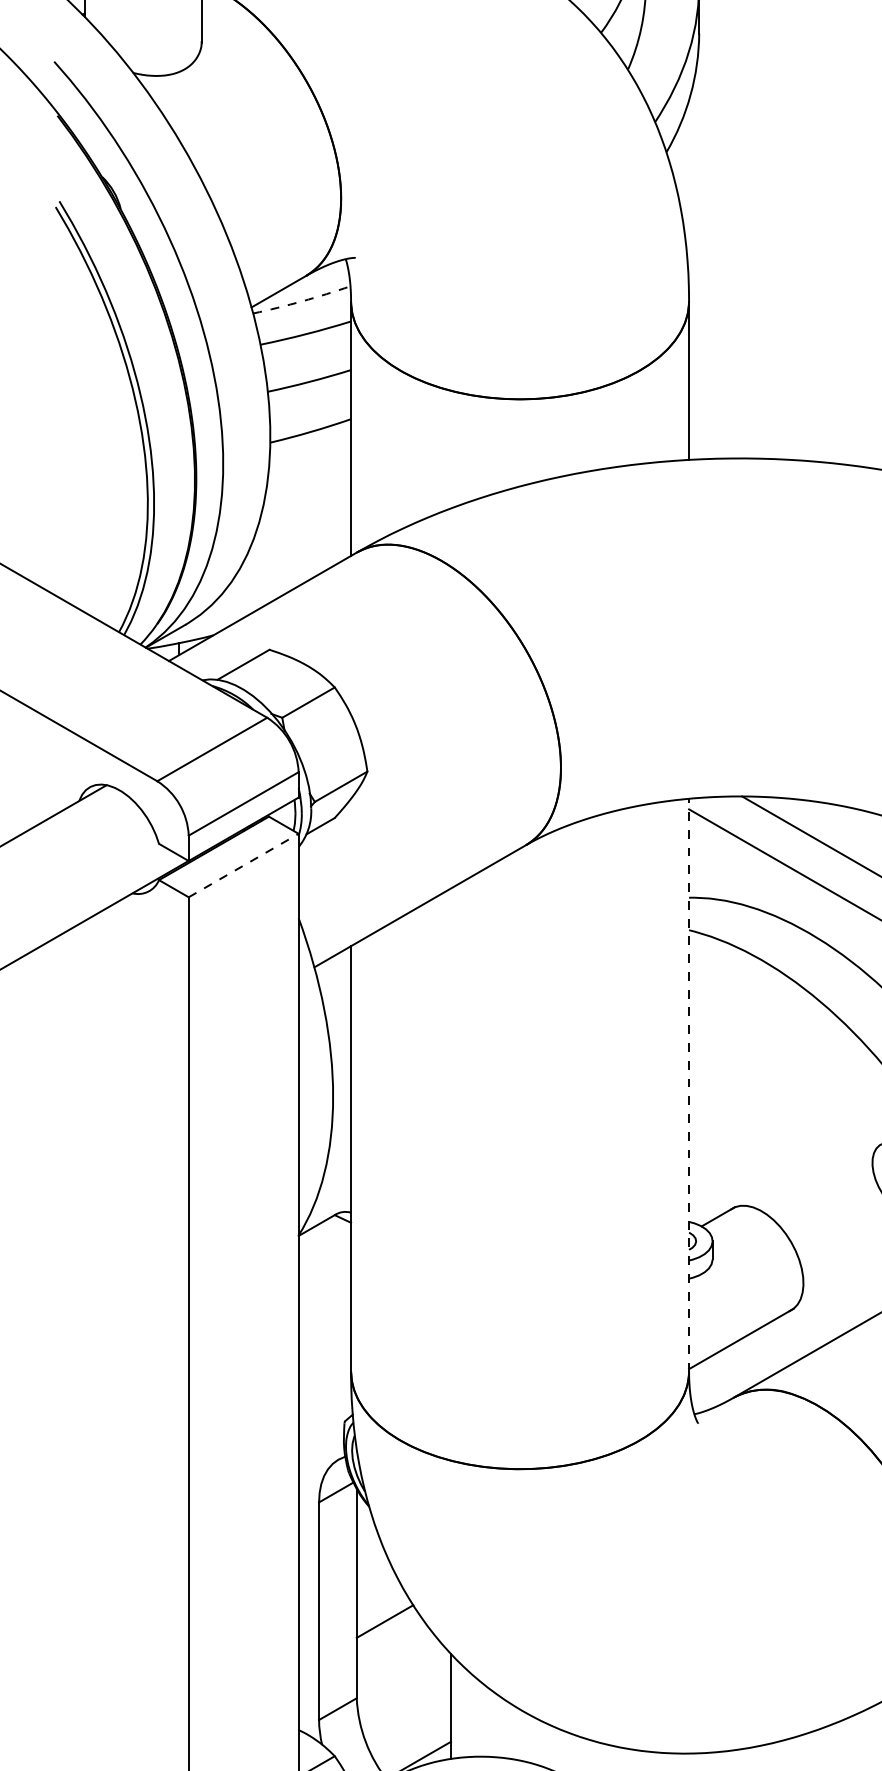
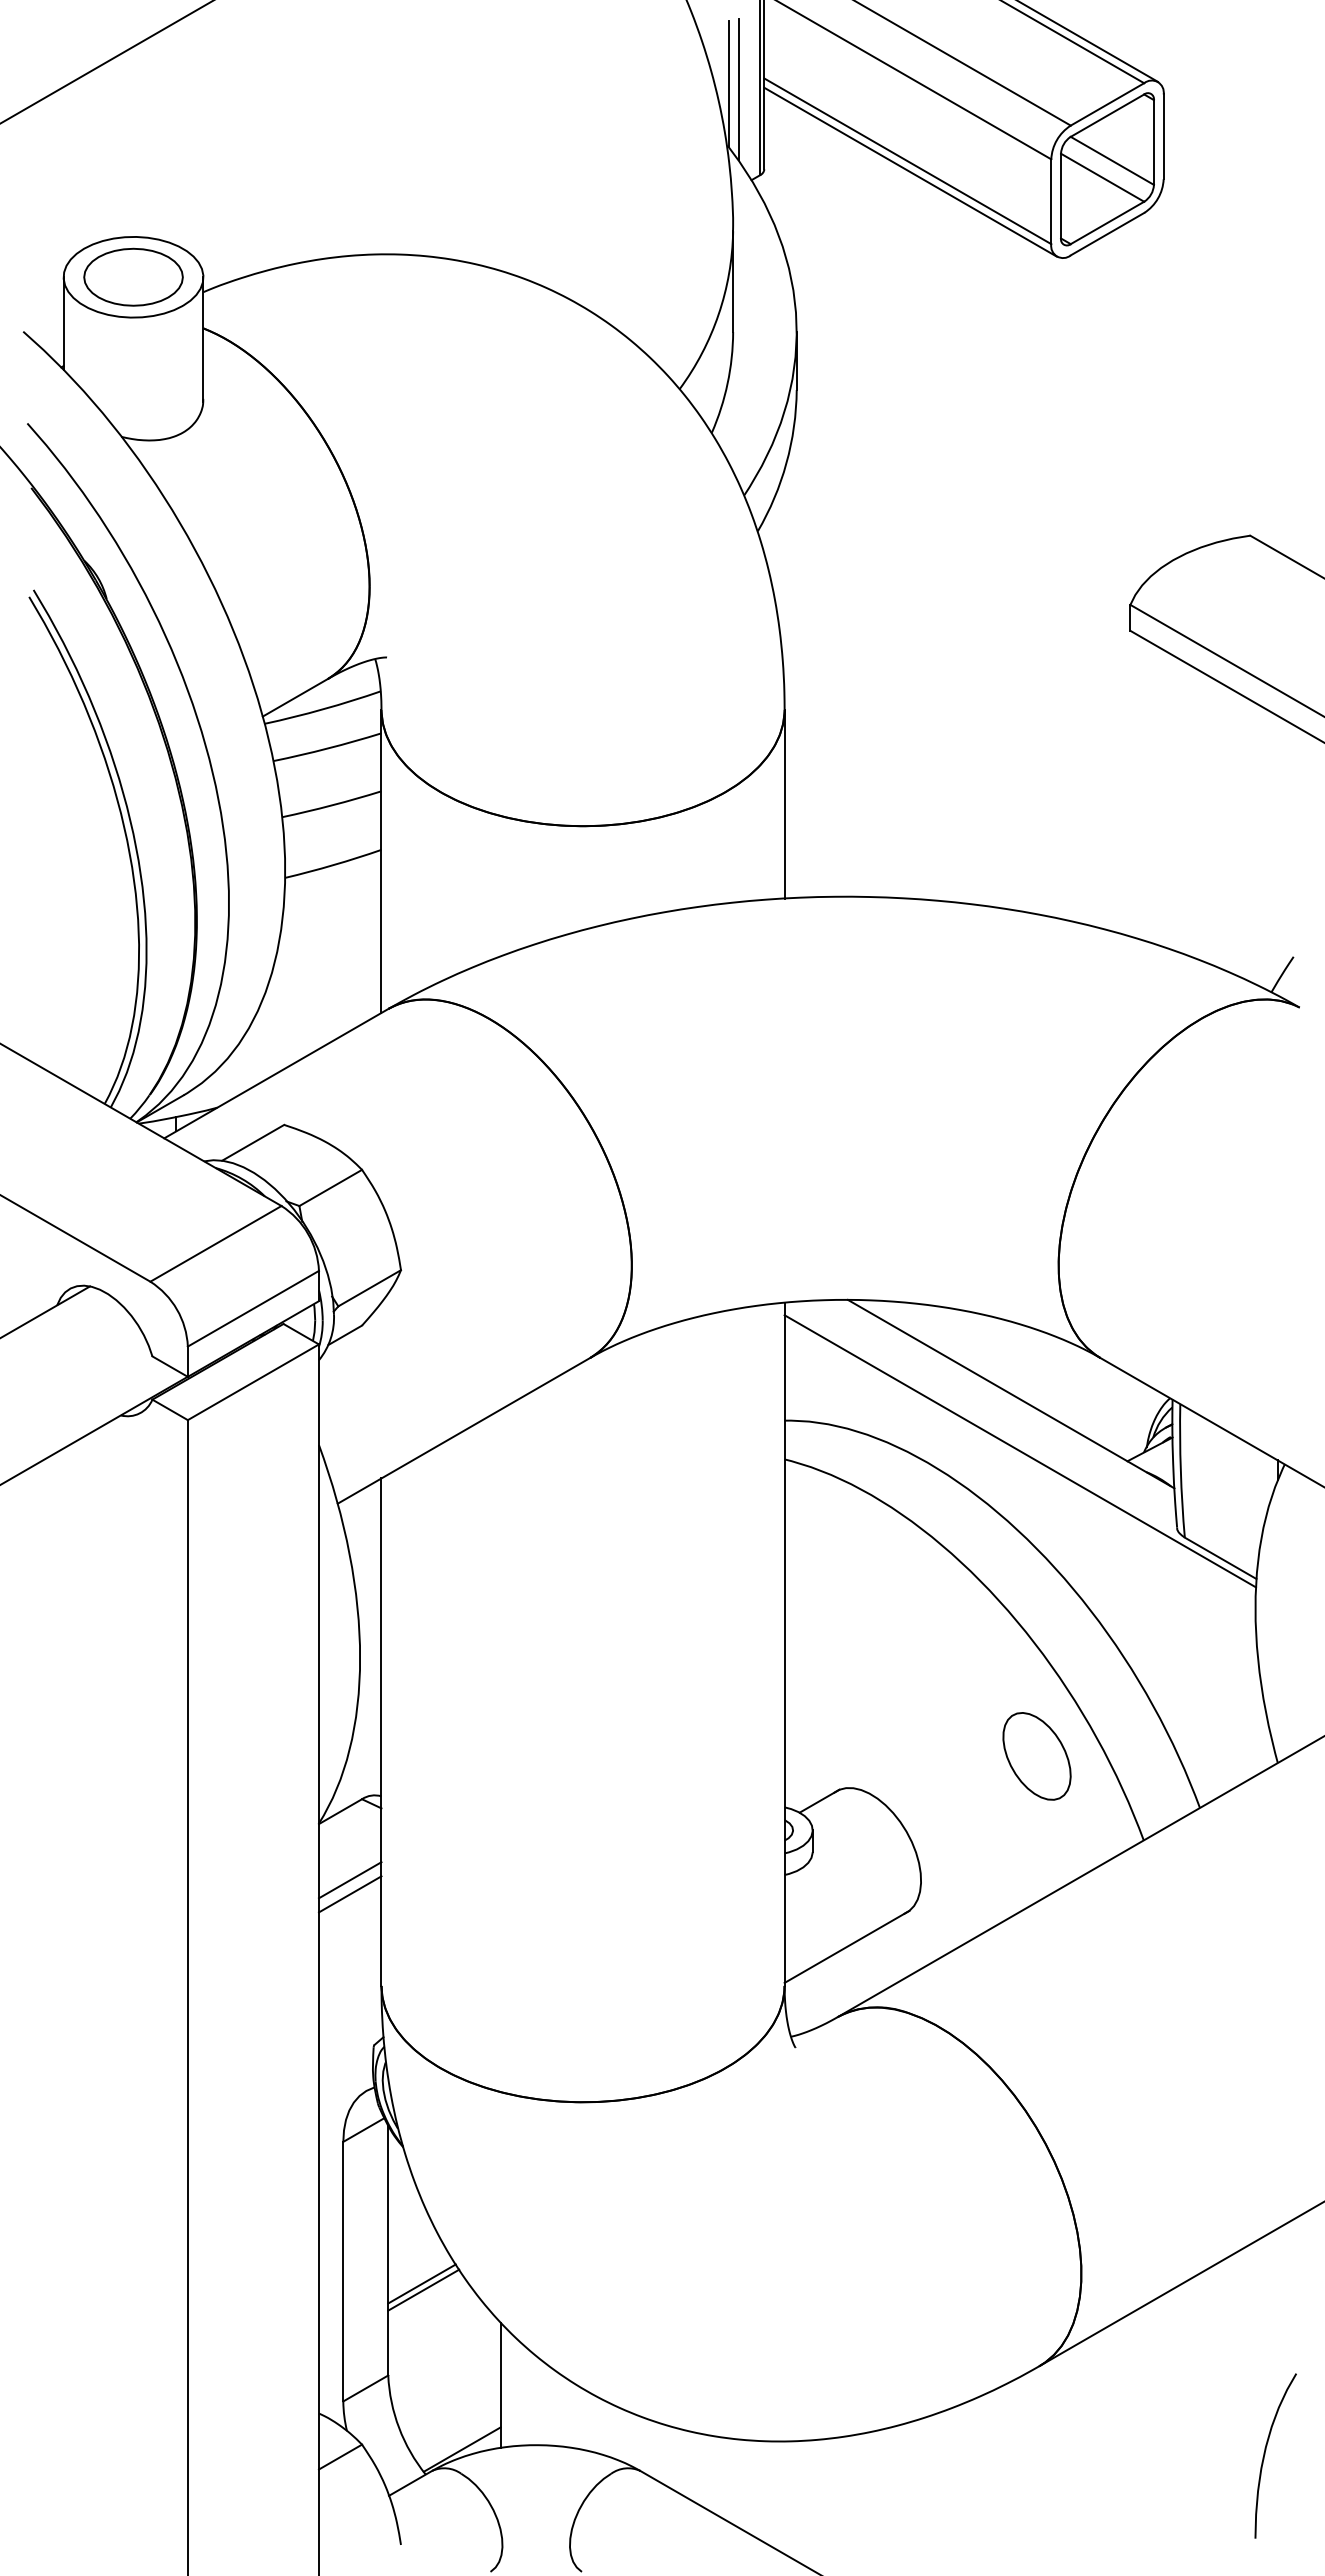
arc: (302, 301) -> (323, 709), dashed -> solid
line: (243, 865) -> (253, 1382), dashed -> solid
line: (688, 1085) -> (784, 1644), dashed -> solid
line: (324, 1283) -> (349, 1880), added
line: (324, 1294) -> (349, 1894), added
line: (386, 1626) -> (423, 2289), added

